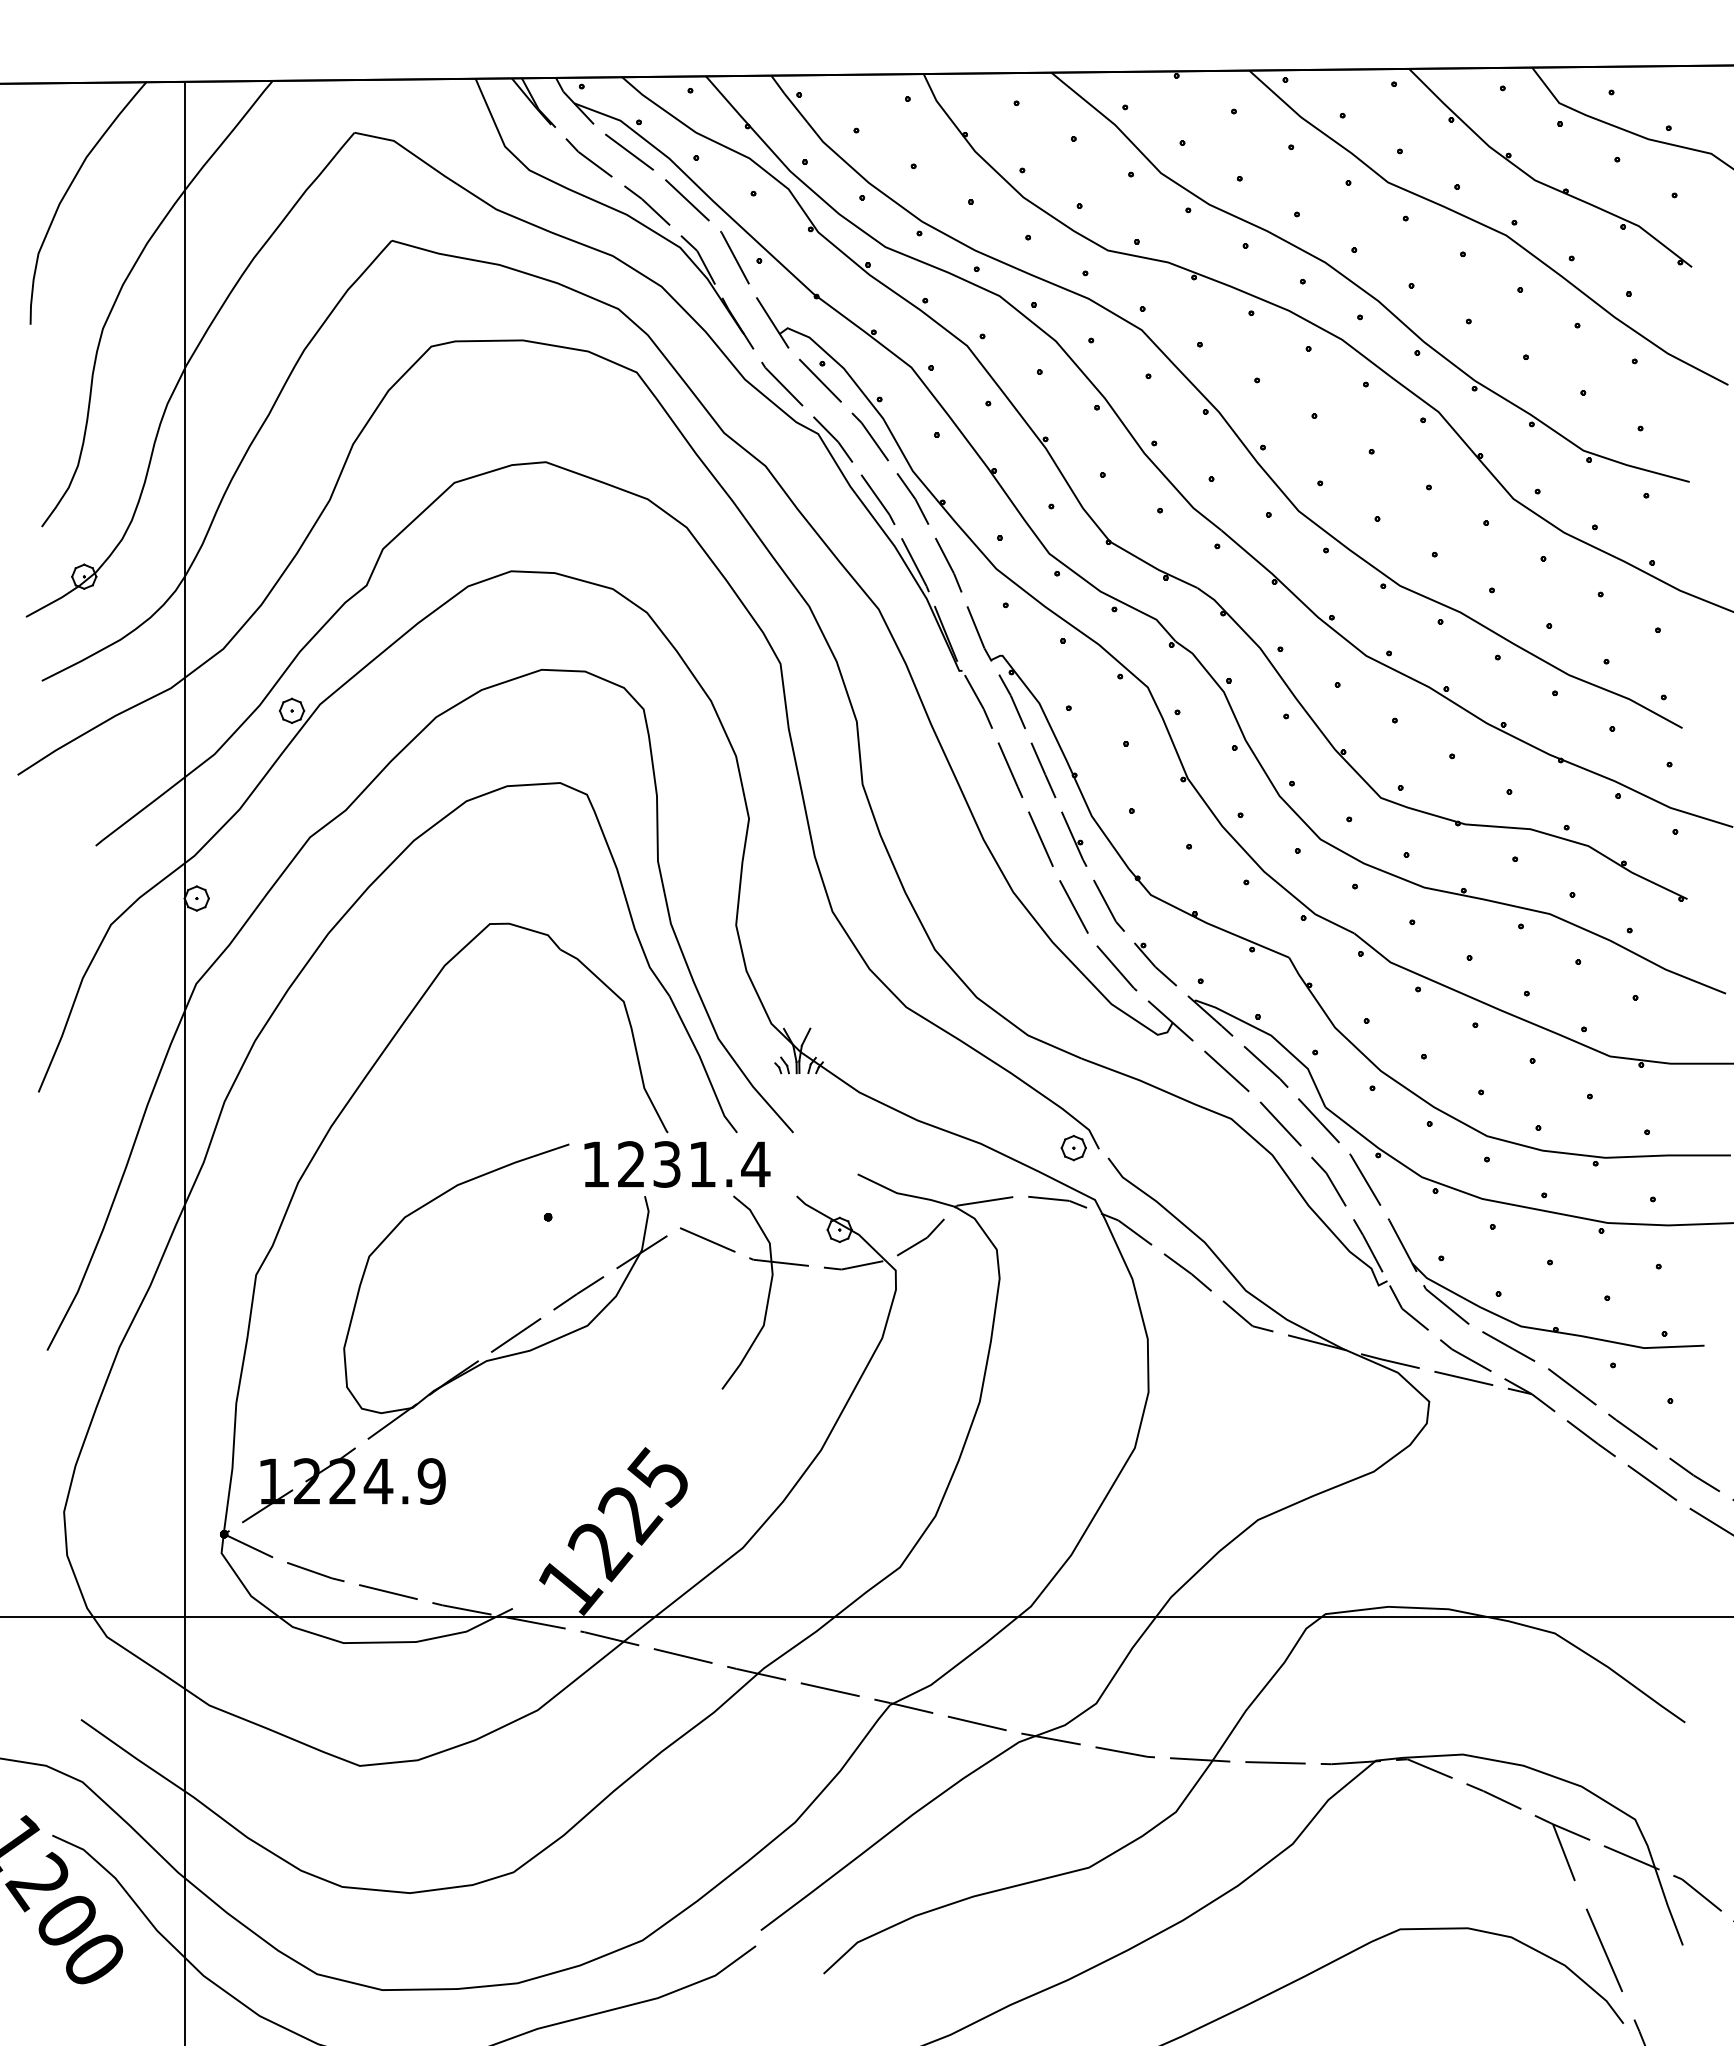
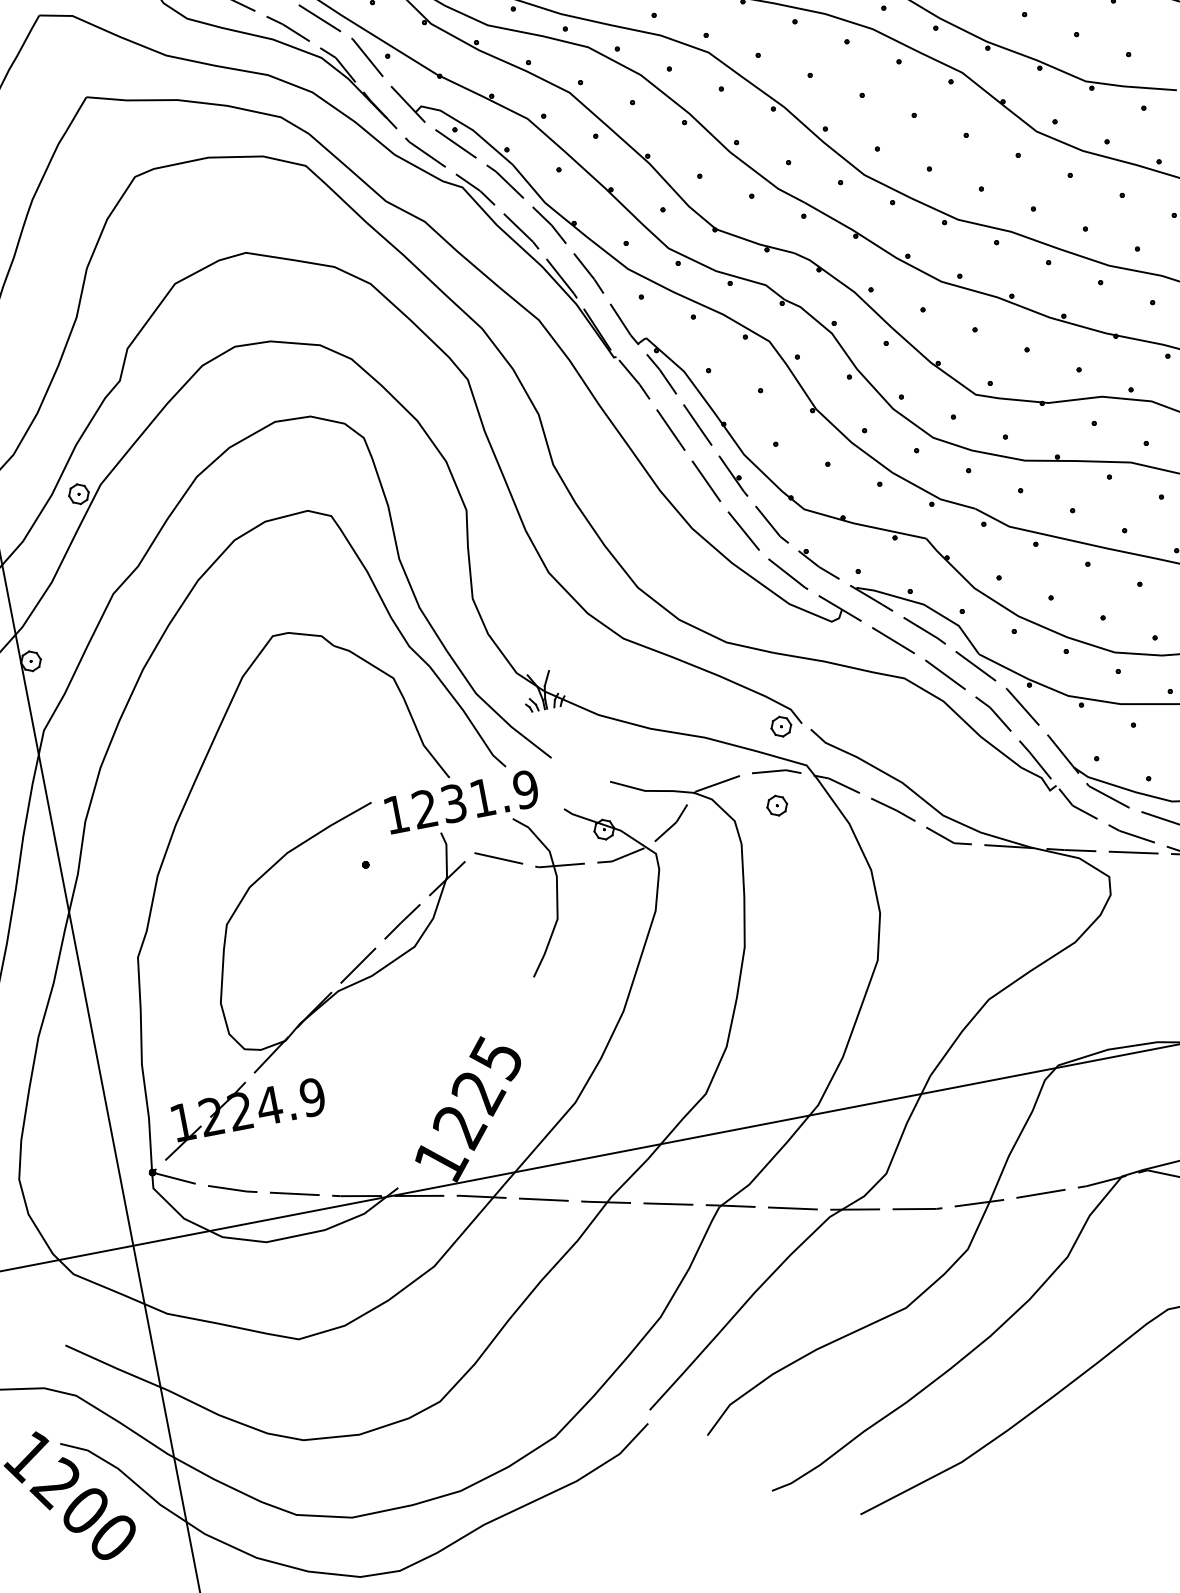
text: (755, 1164) -> (525, 789), 1231.4 -> 1231.9
part: (1050, 1241) -> (777, 806), added

